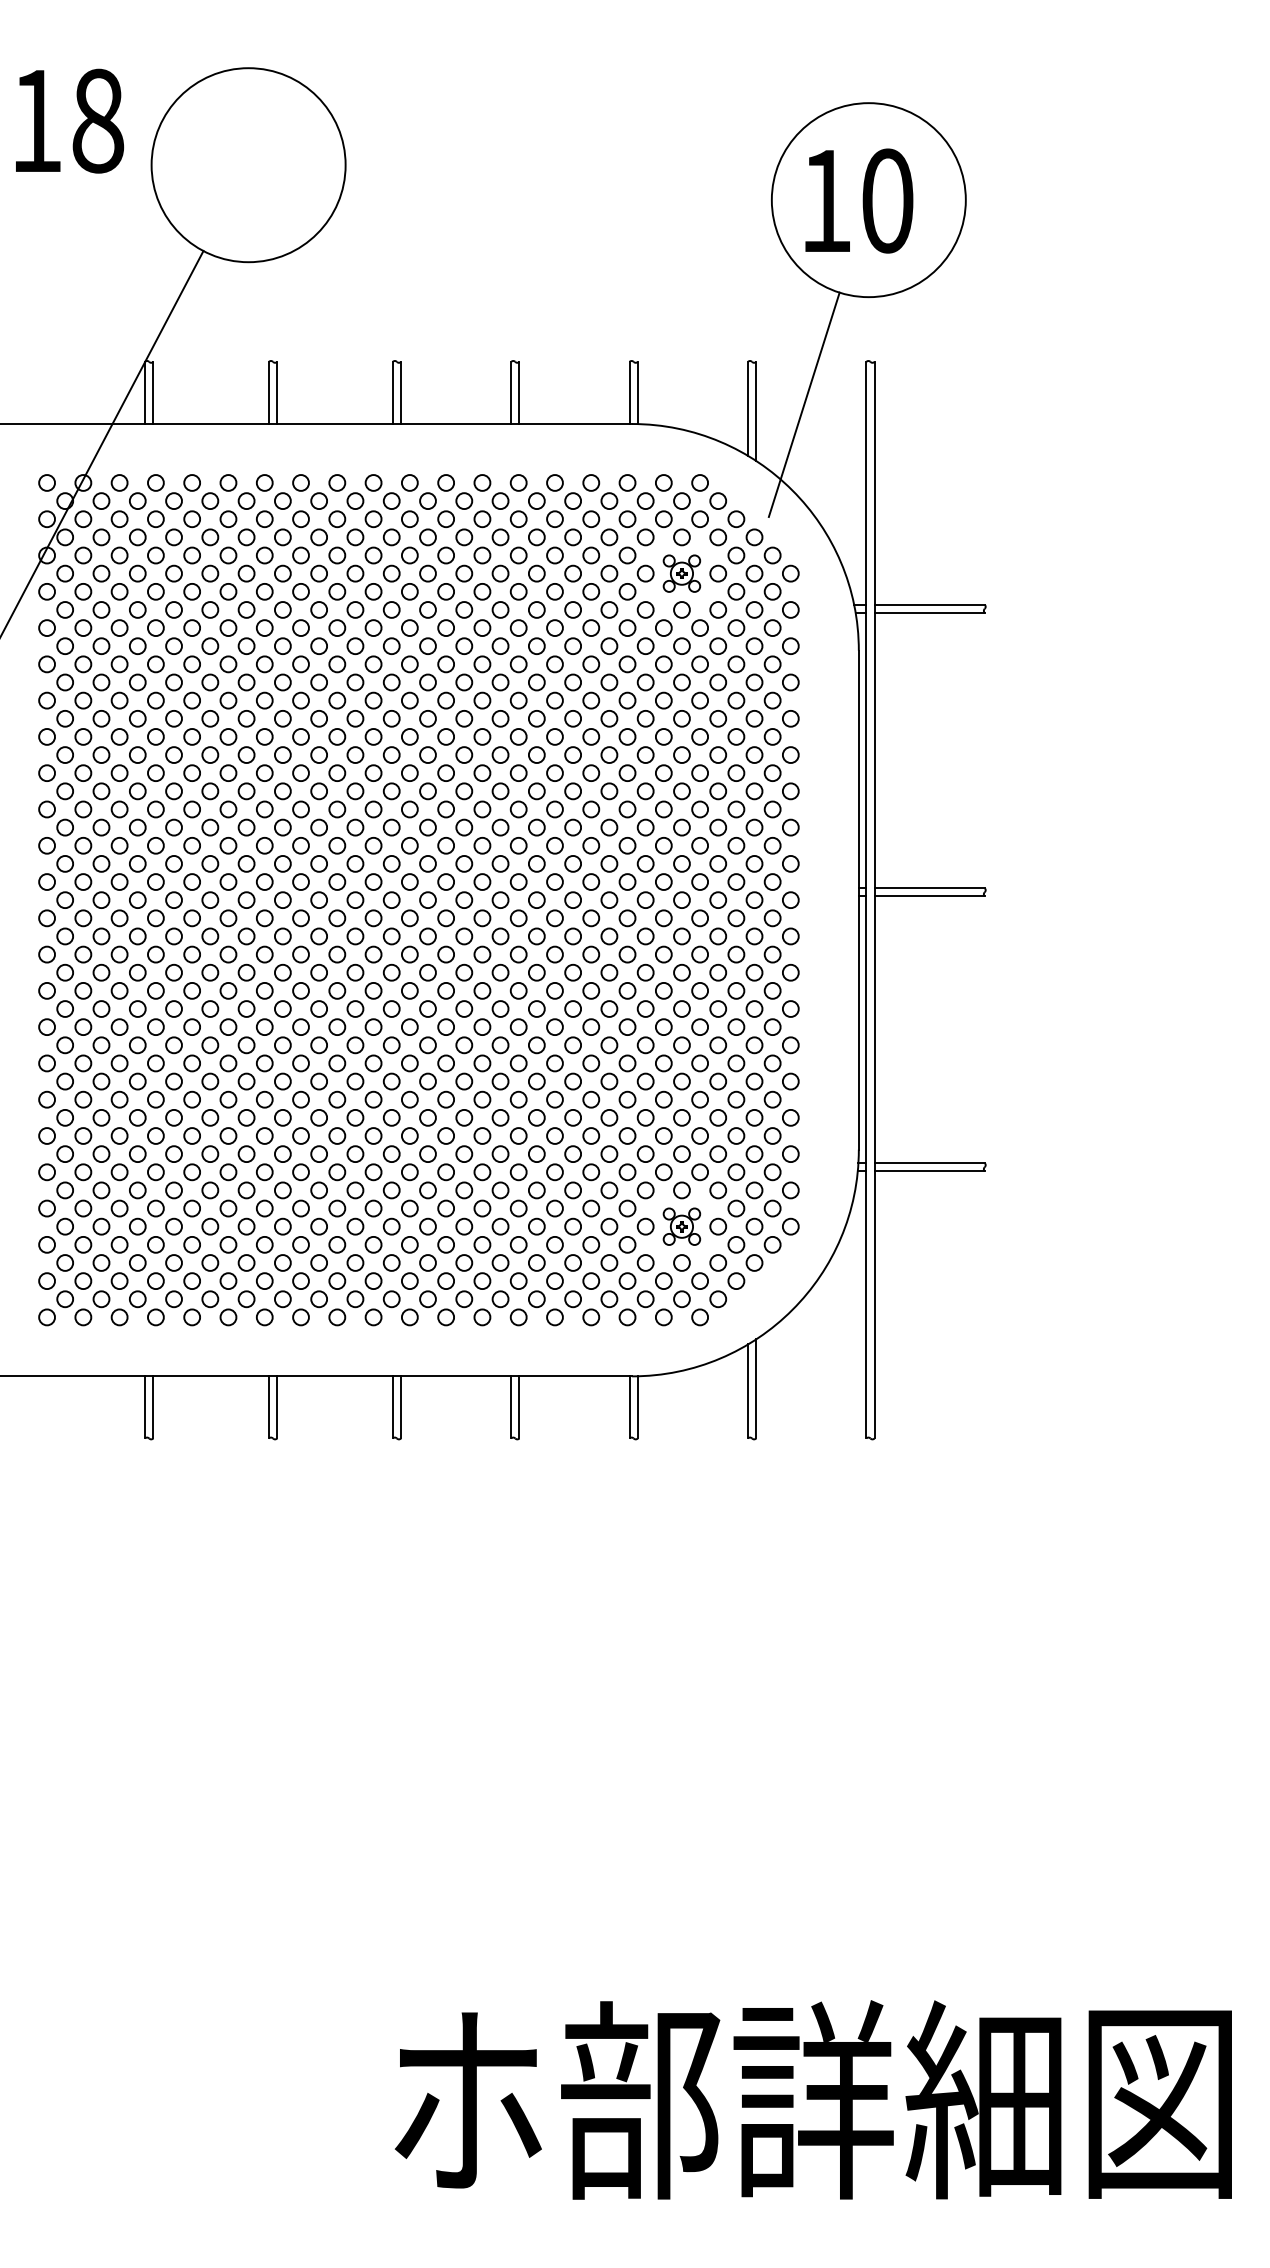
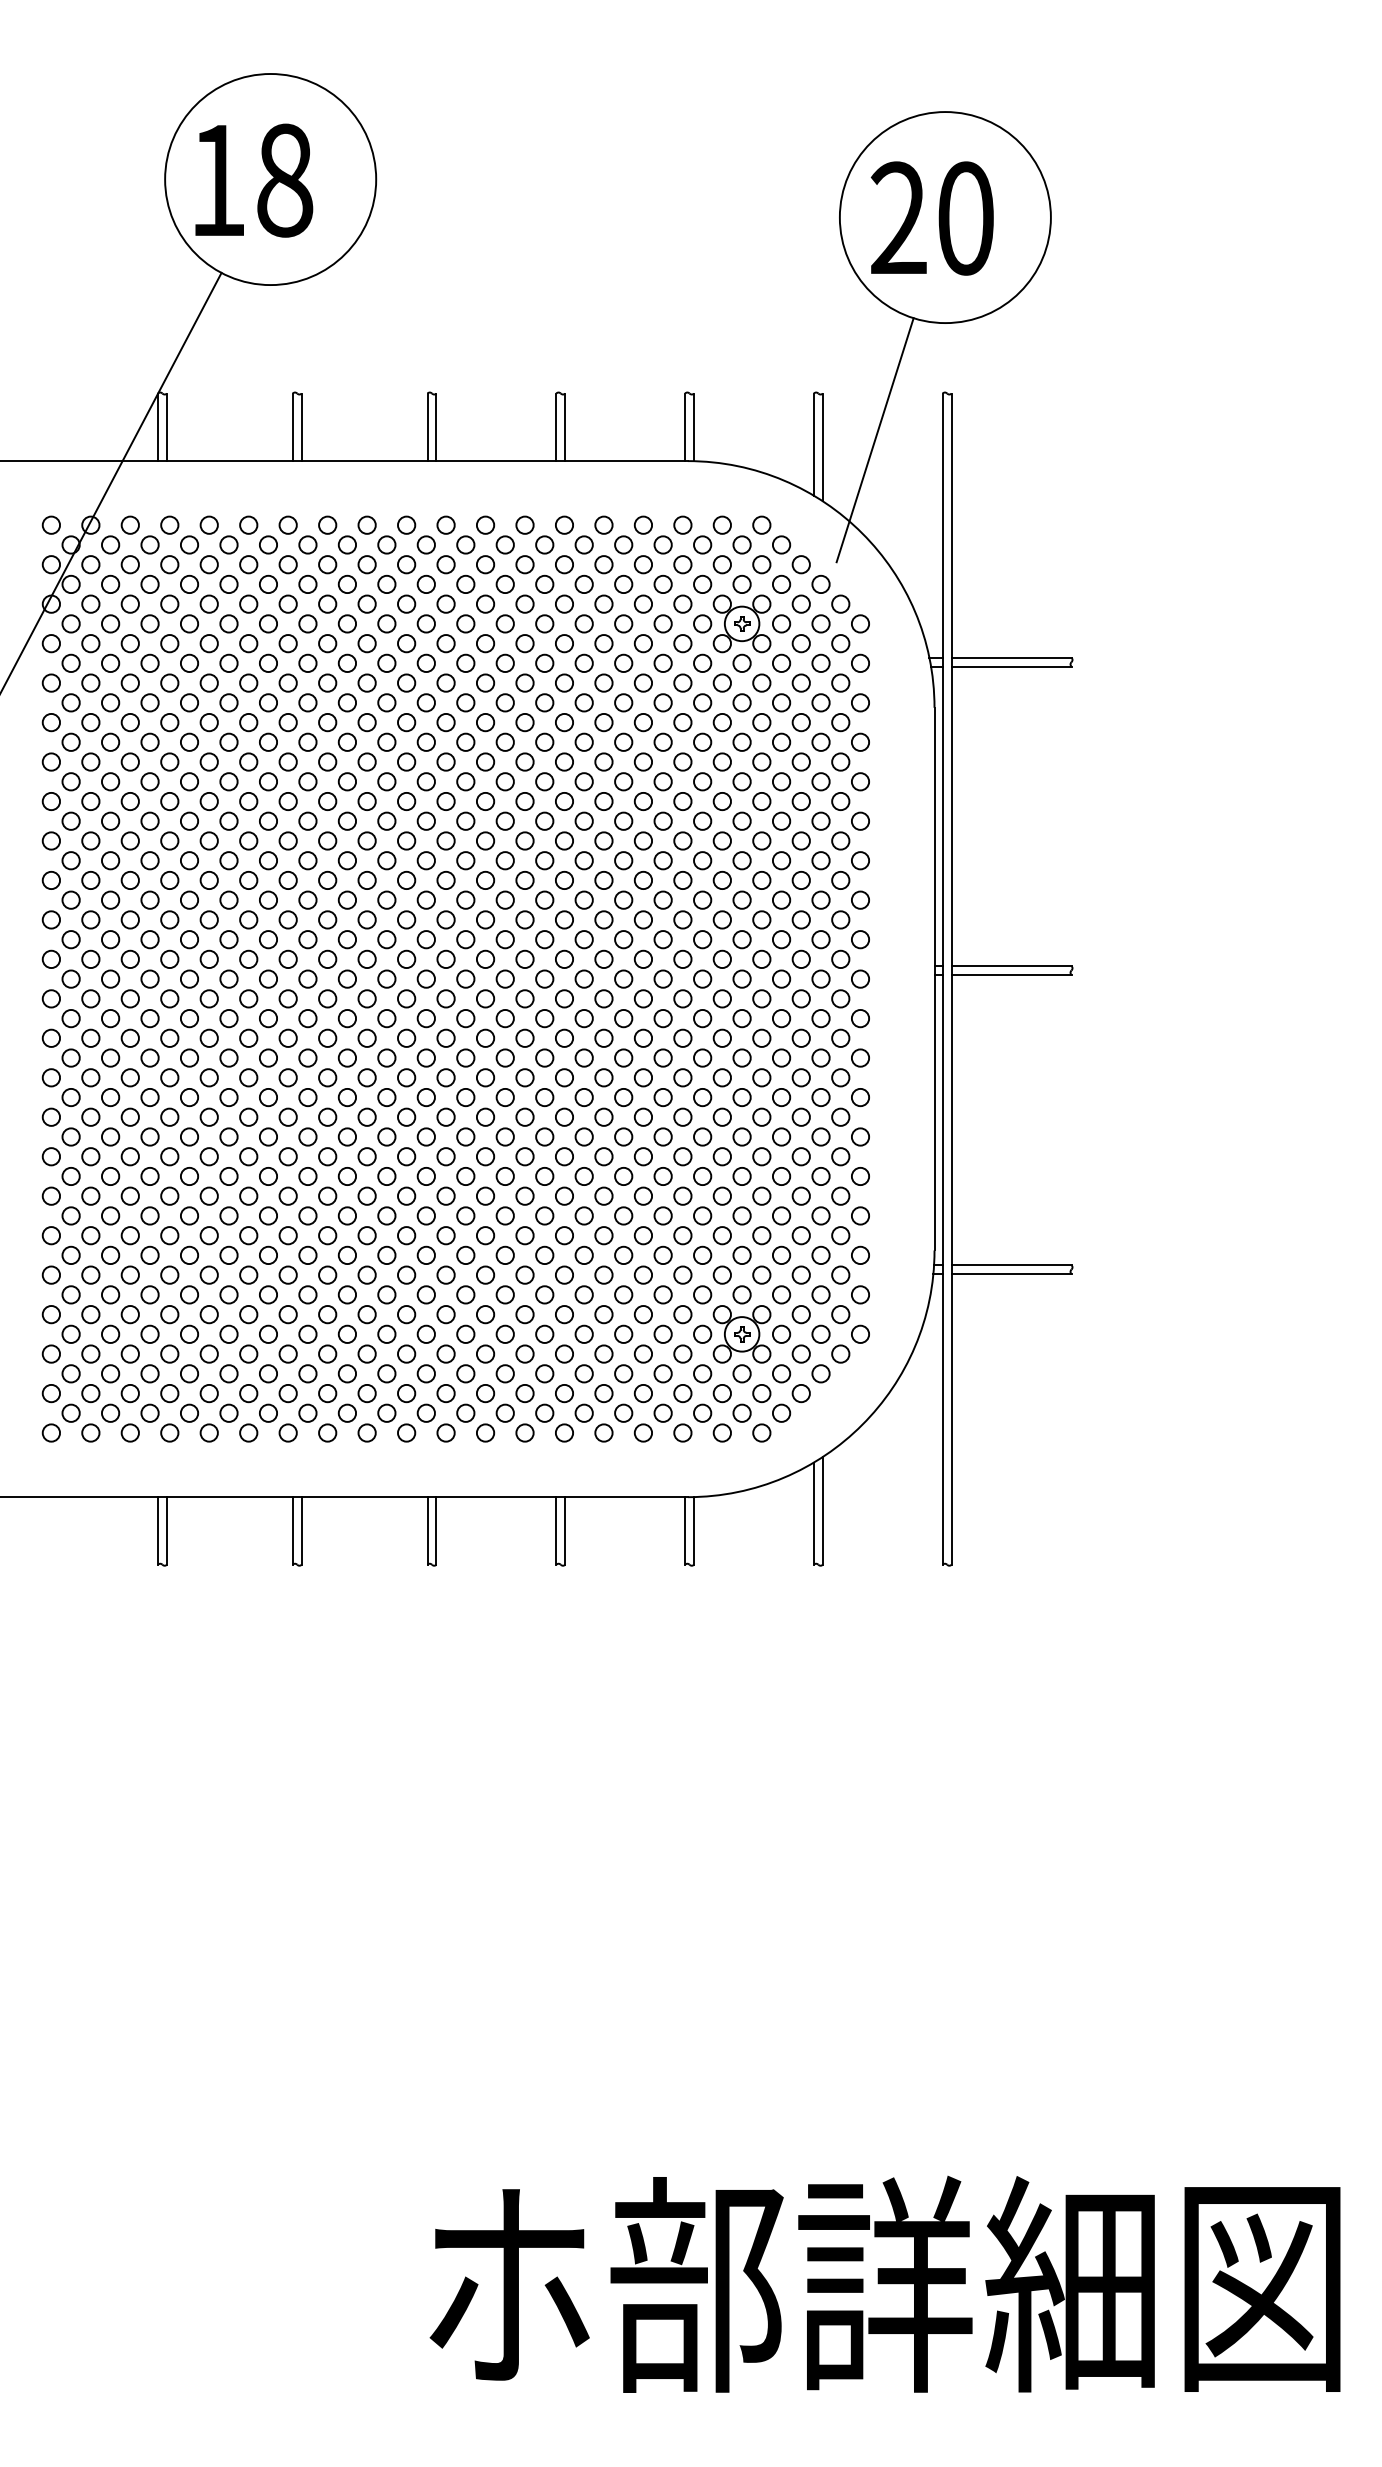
text: (70, 121) -> (254, 180), moved
text: (825, 200) -> (898, 217), 10 -> 20
part: (681, 573) -> (741, 623), size x1.43
part: (681, 1226) -> (741, 1334), size x1.43

